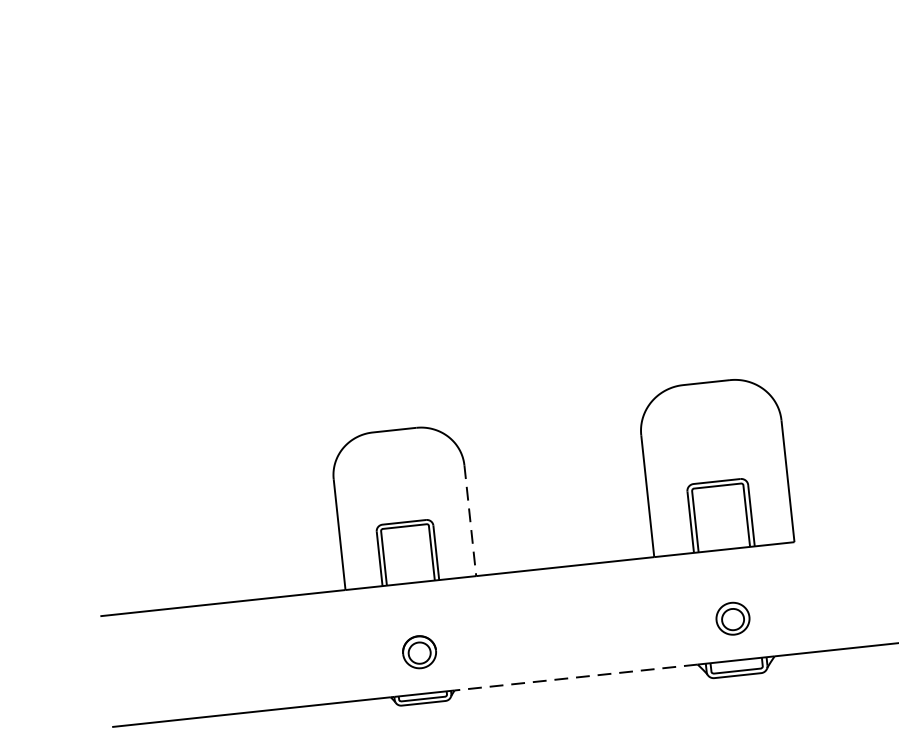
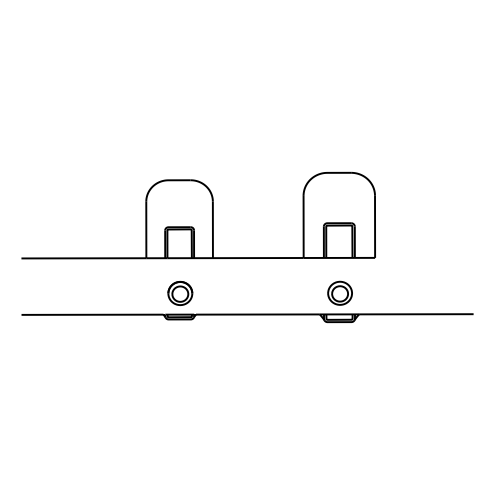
line: (469, 521) -> (212, 230), dashed -> solid
part: (731, 617) -> (339, 292), size x1.43
part: (419, 652) -> (180, 293), size x1.43
line: (575, 677) -> (257, 314), dashed -> solid

